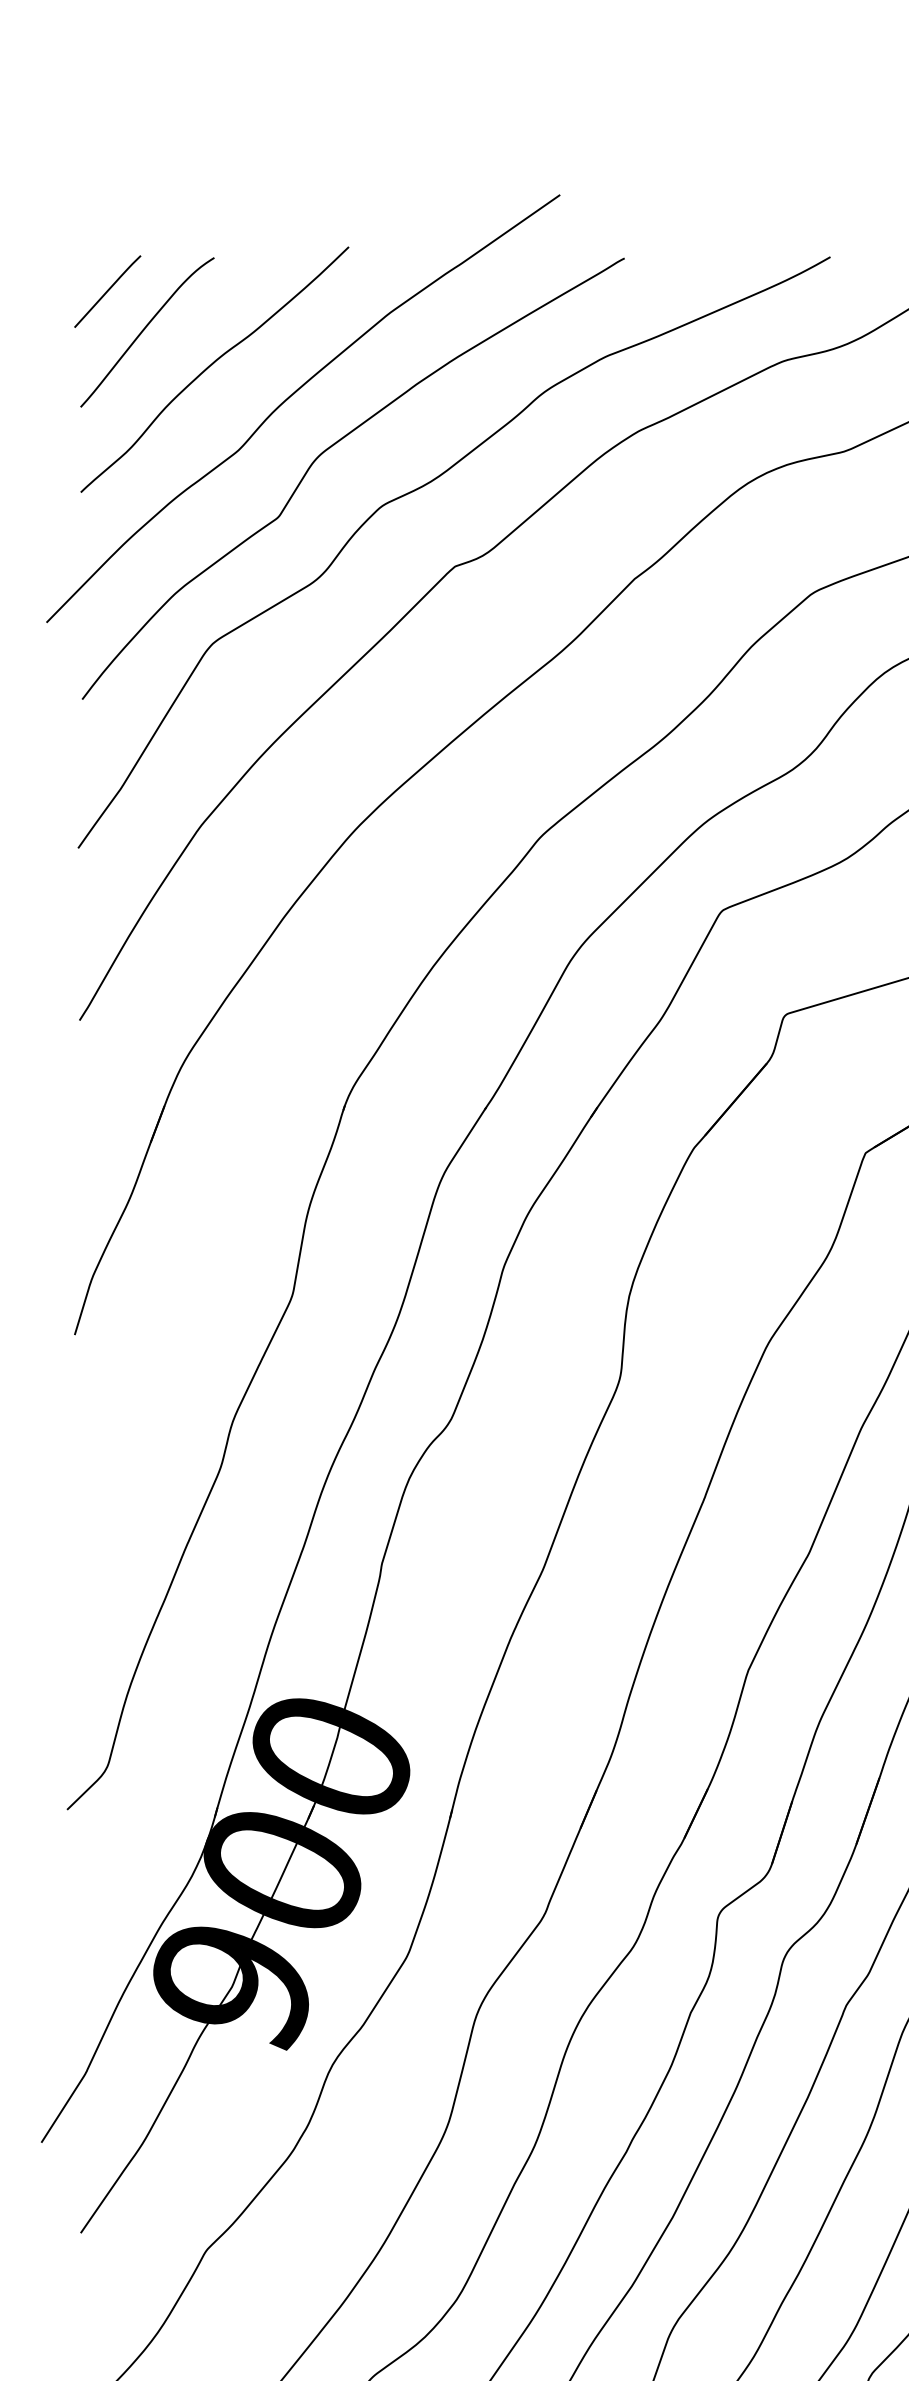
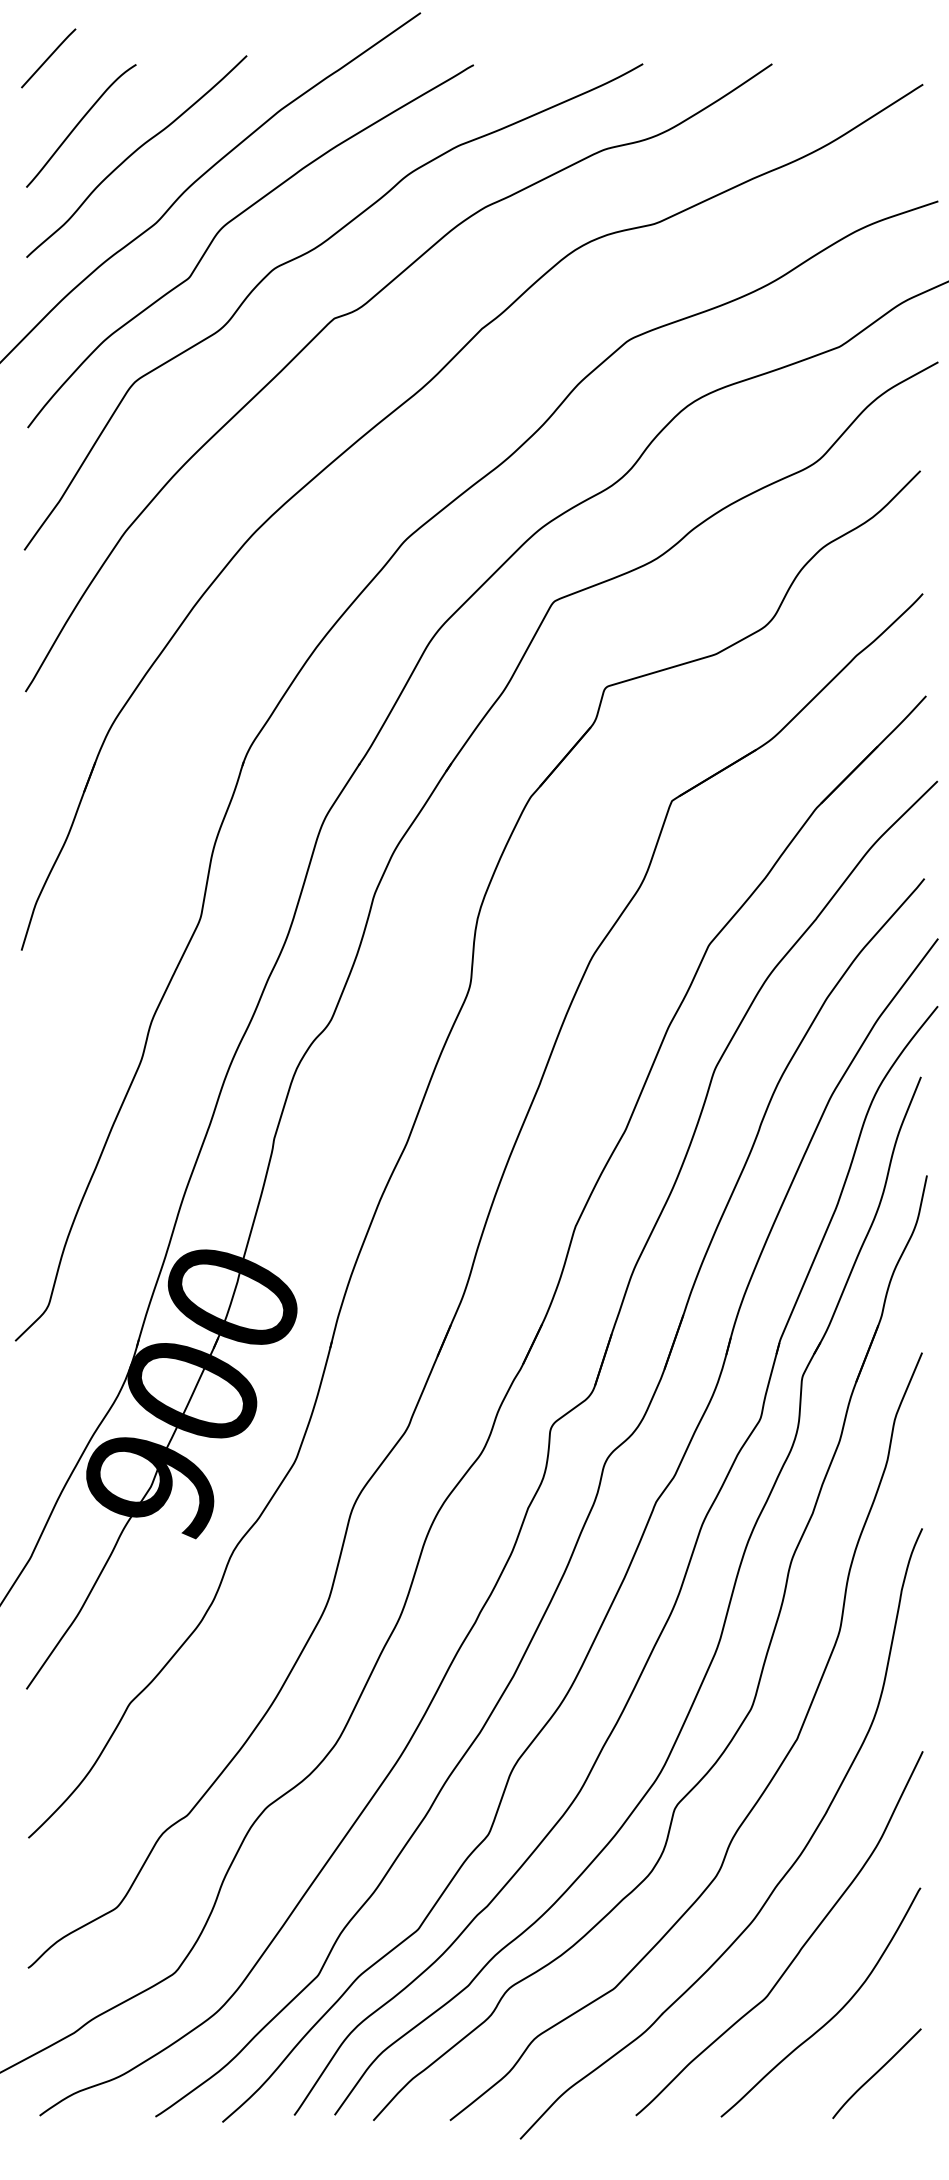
line: (107, 291) -> (48, 58), moved

